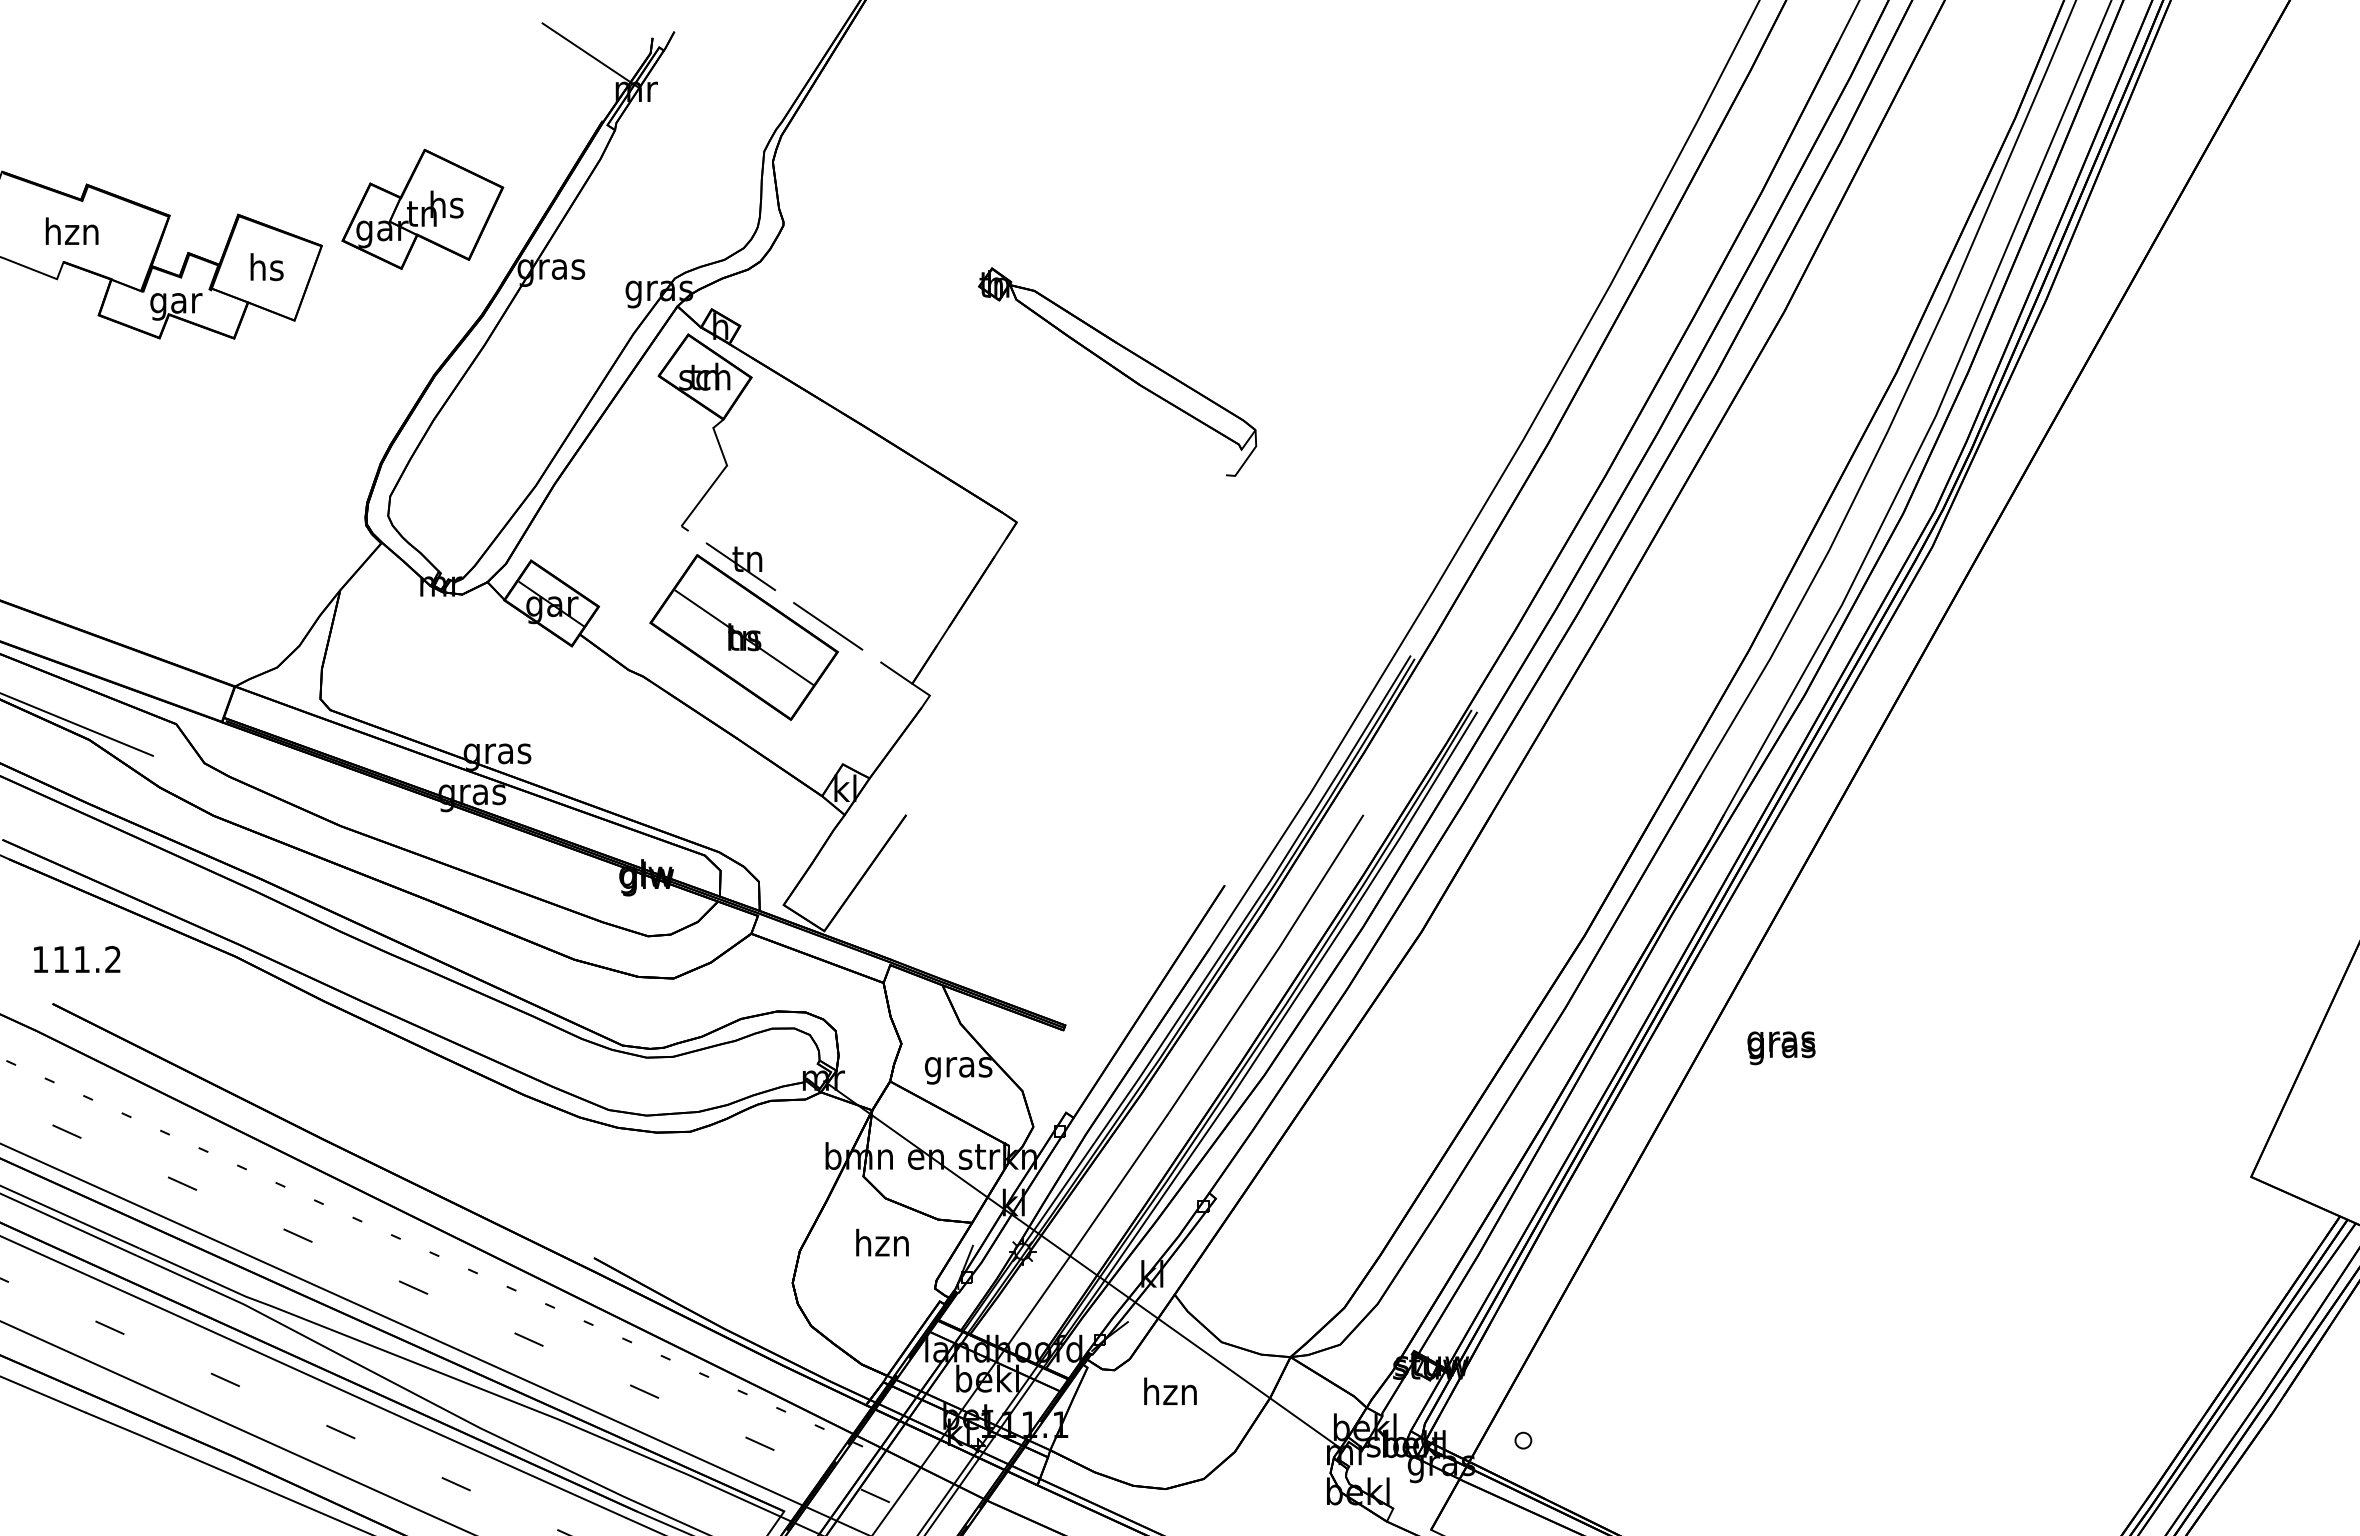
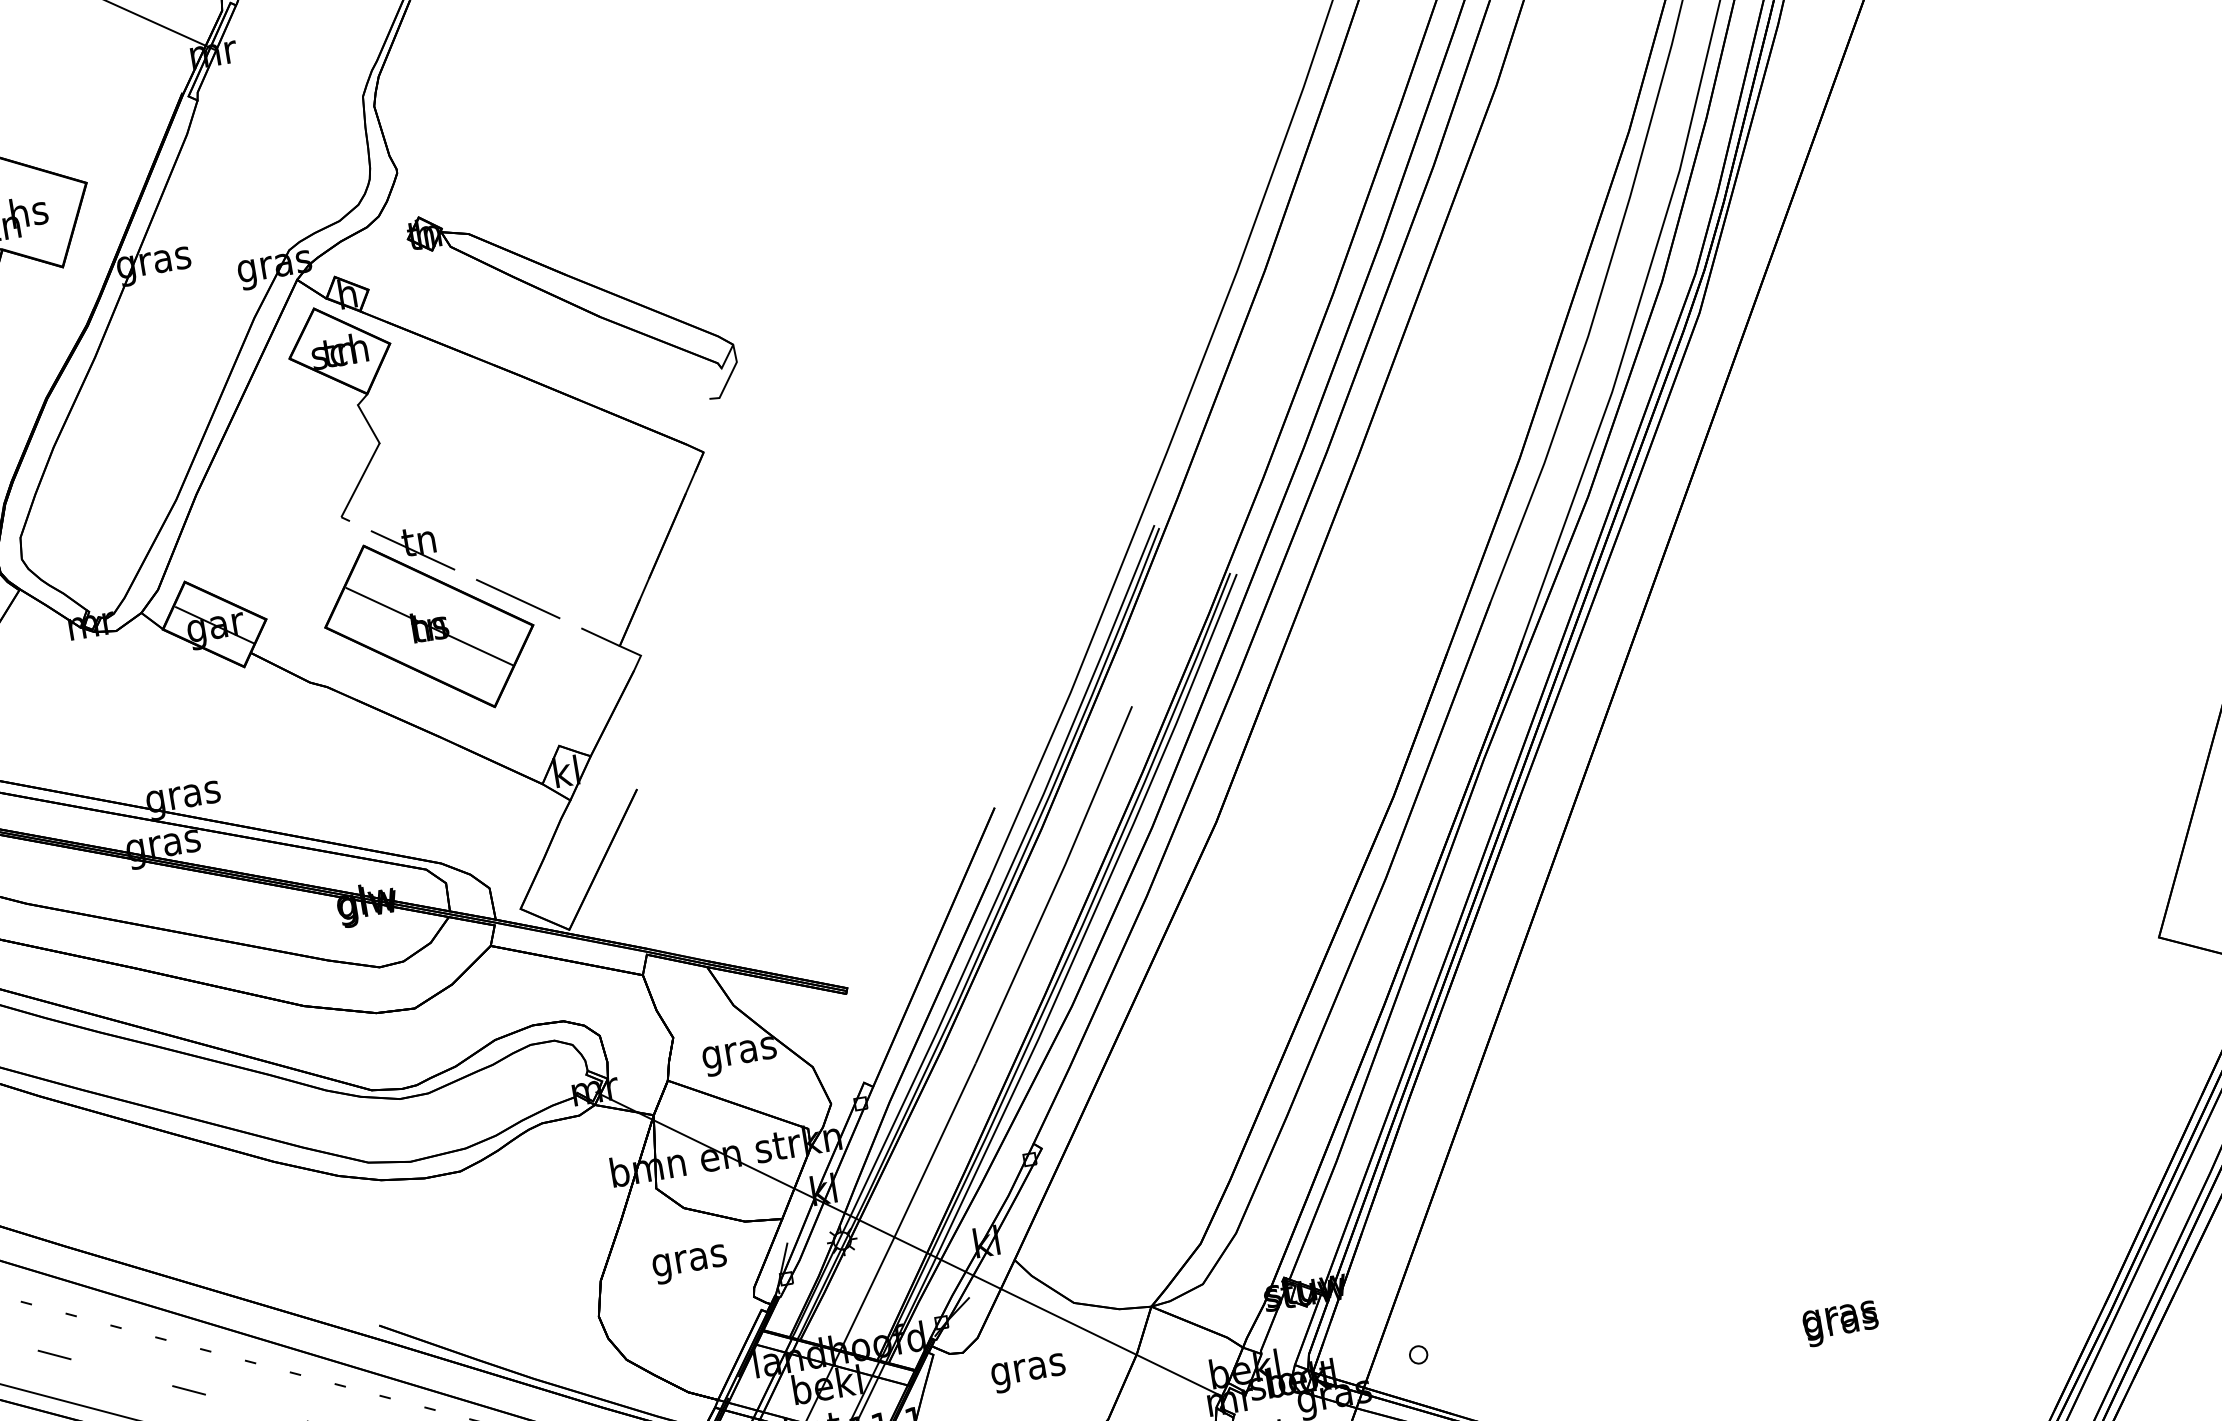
part: (1117, 371) -> (573, 306), moved
text: (1781, 1048) -> (1841, 1324), moved
text: (882, 1245) -> (689, 1259), hzn -> gras
text: (1170, 1394) -> (1028, 1368), hzn -> gras

